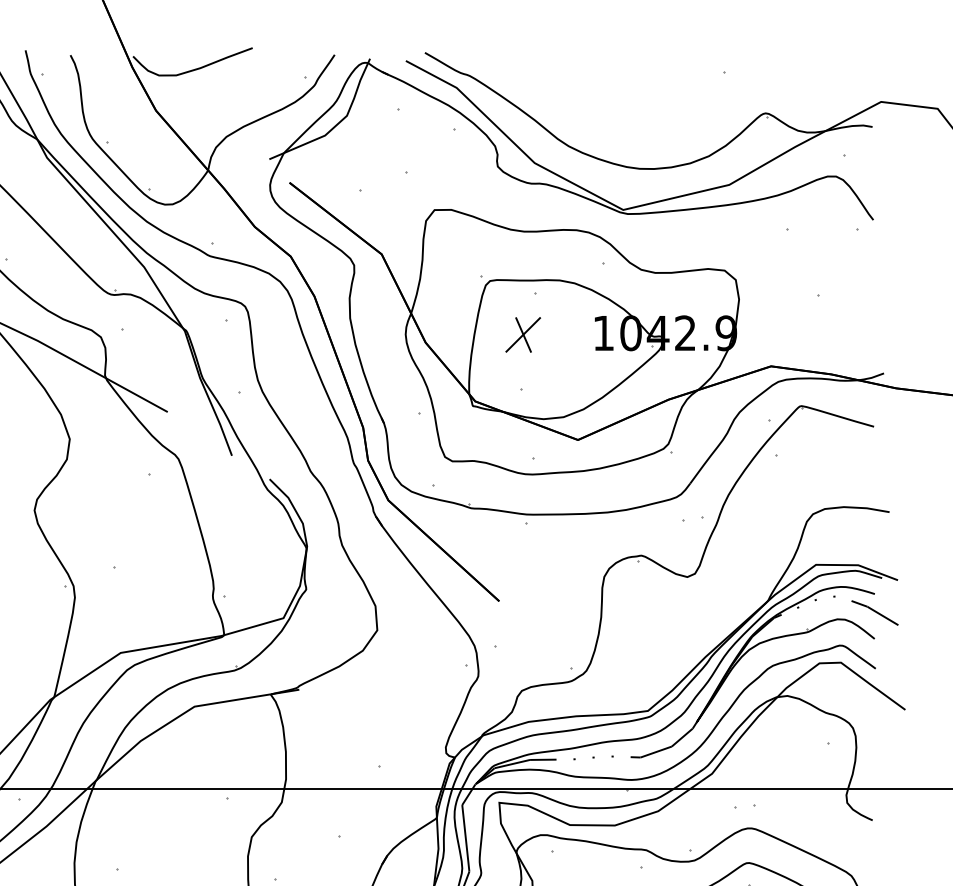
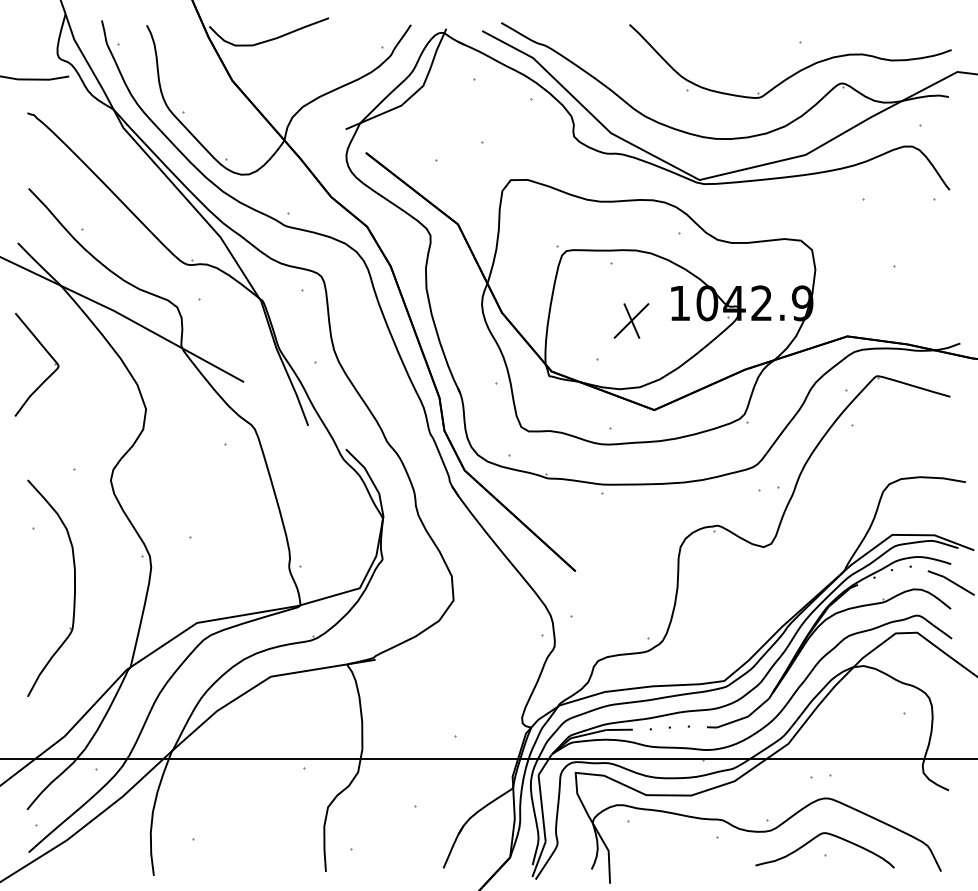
part: (722, 100) -> (798, 70), added
part: (523, 334) -> (631, 320), moved

